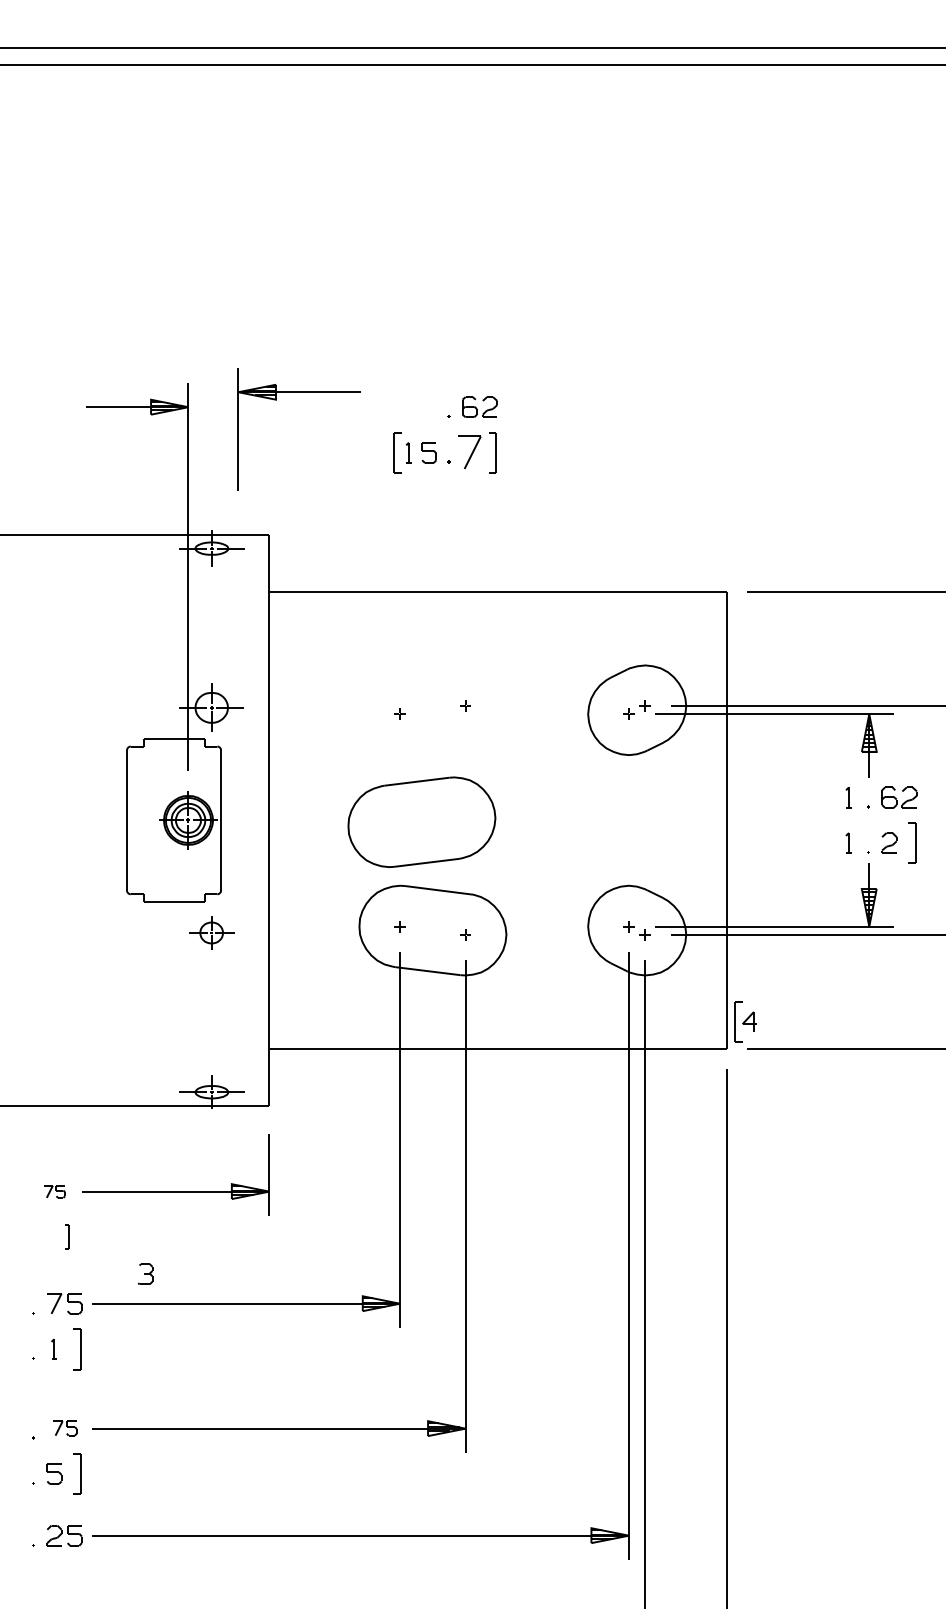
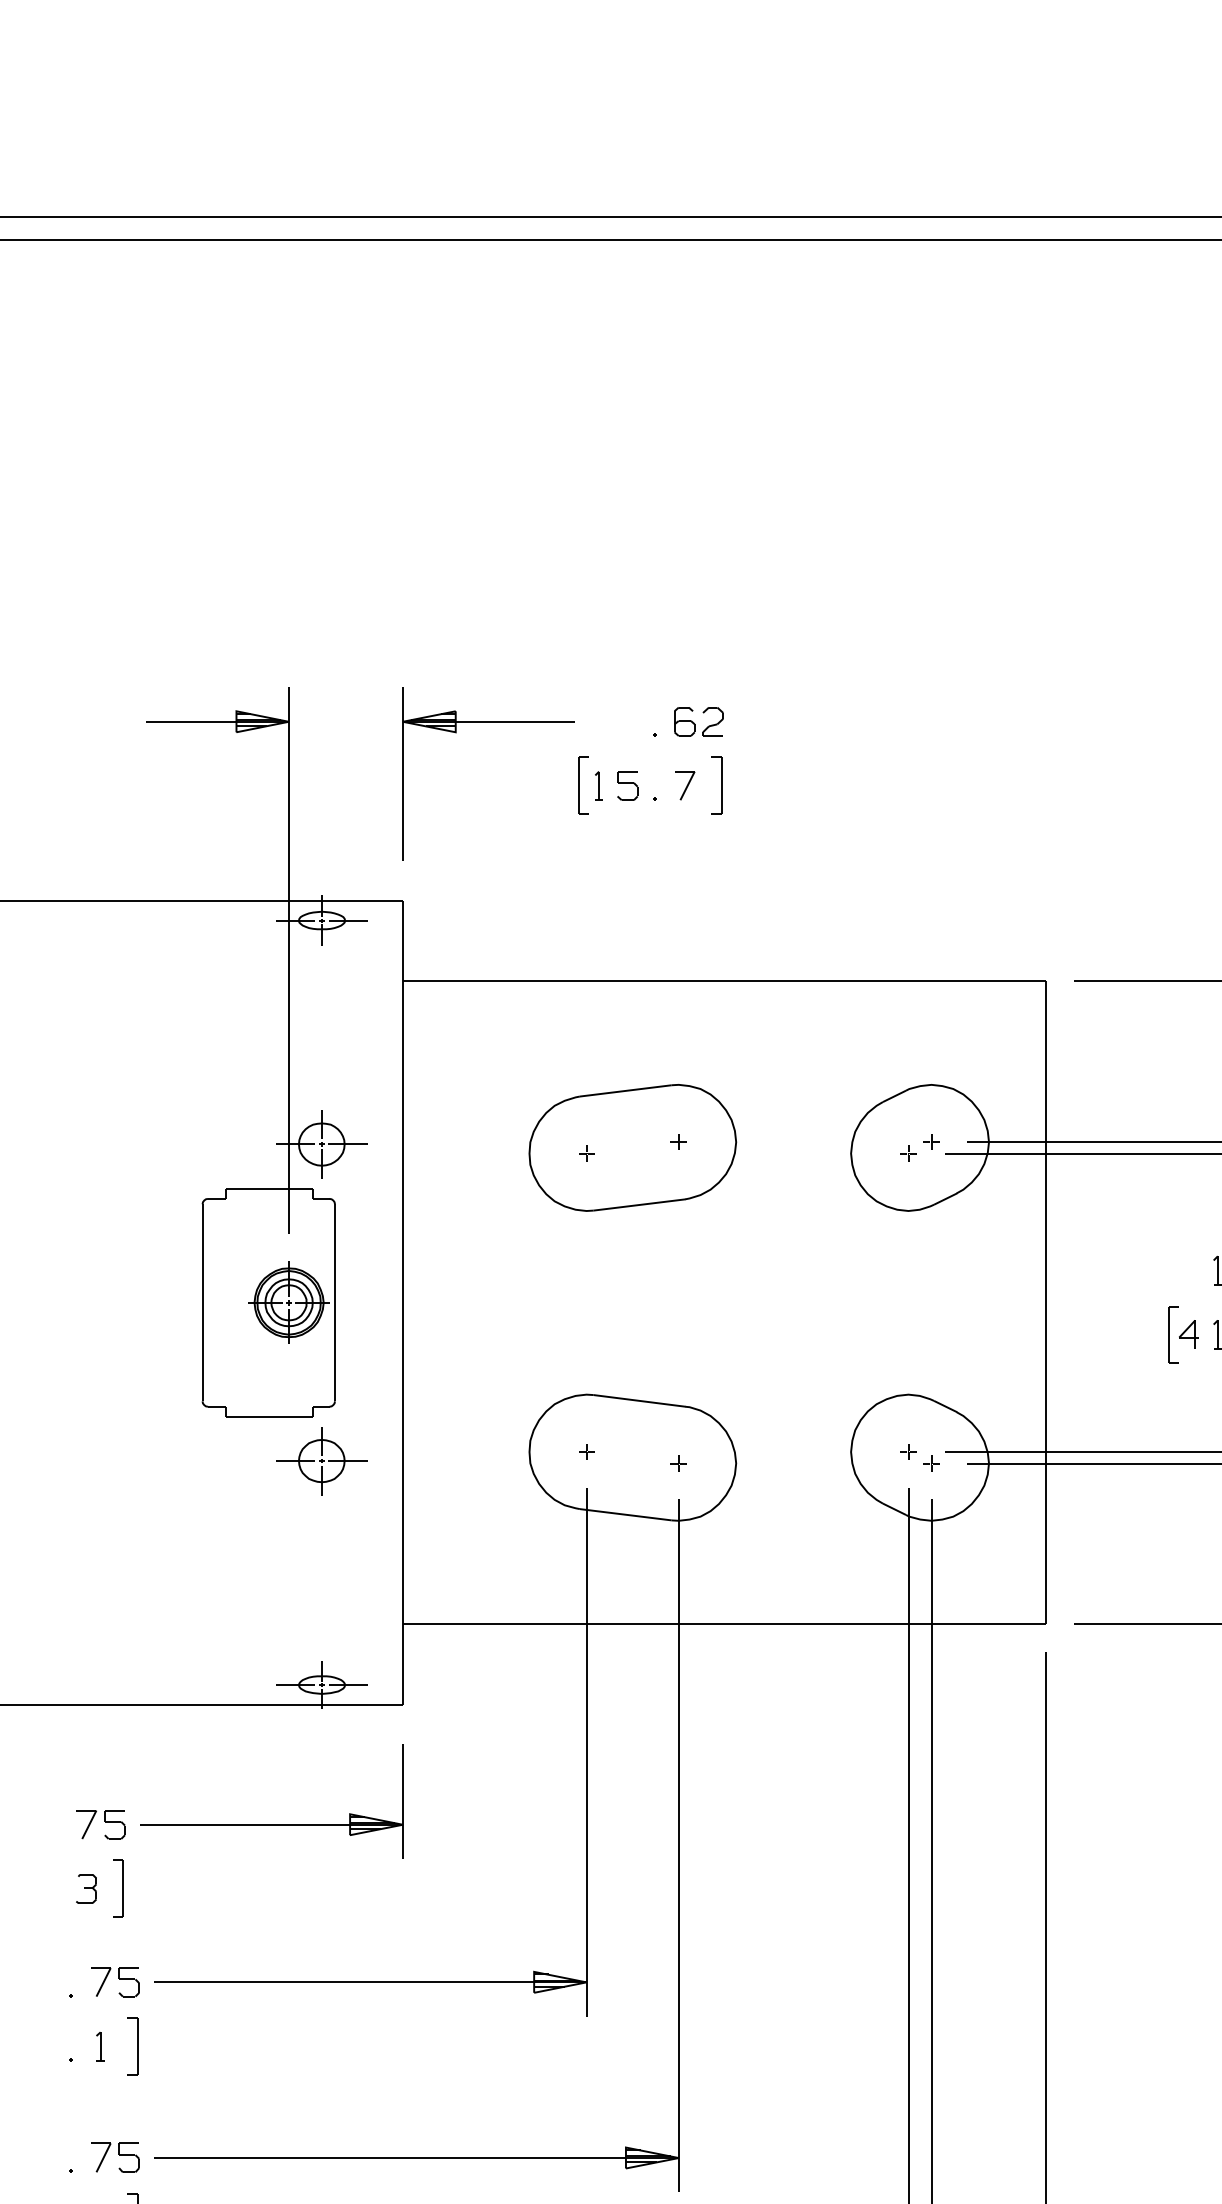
part: (276, 400) -> (456, 733), moved
part: (470, 452) -> (685, 785), size x0.62
part: (421, 821) -> (632, 1146), moved
part: (211, 932) -> (321, 1460), size x1.43
part: (745, 1021) -> (1183, 1333), moved
part: (54, 1191) -> (100, 1824), size x1.67
part: (67, 1236) -> (118, 1887), size x1.67
part: (145, 1273) -> (86, 1887), moved
part: (64, 1428) -> (114, 2157), size x1.43

